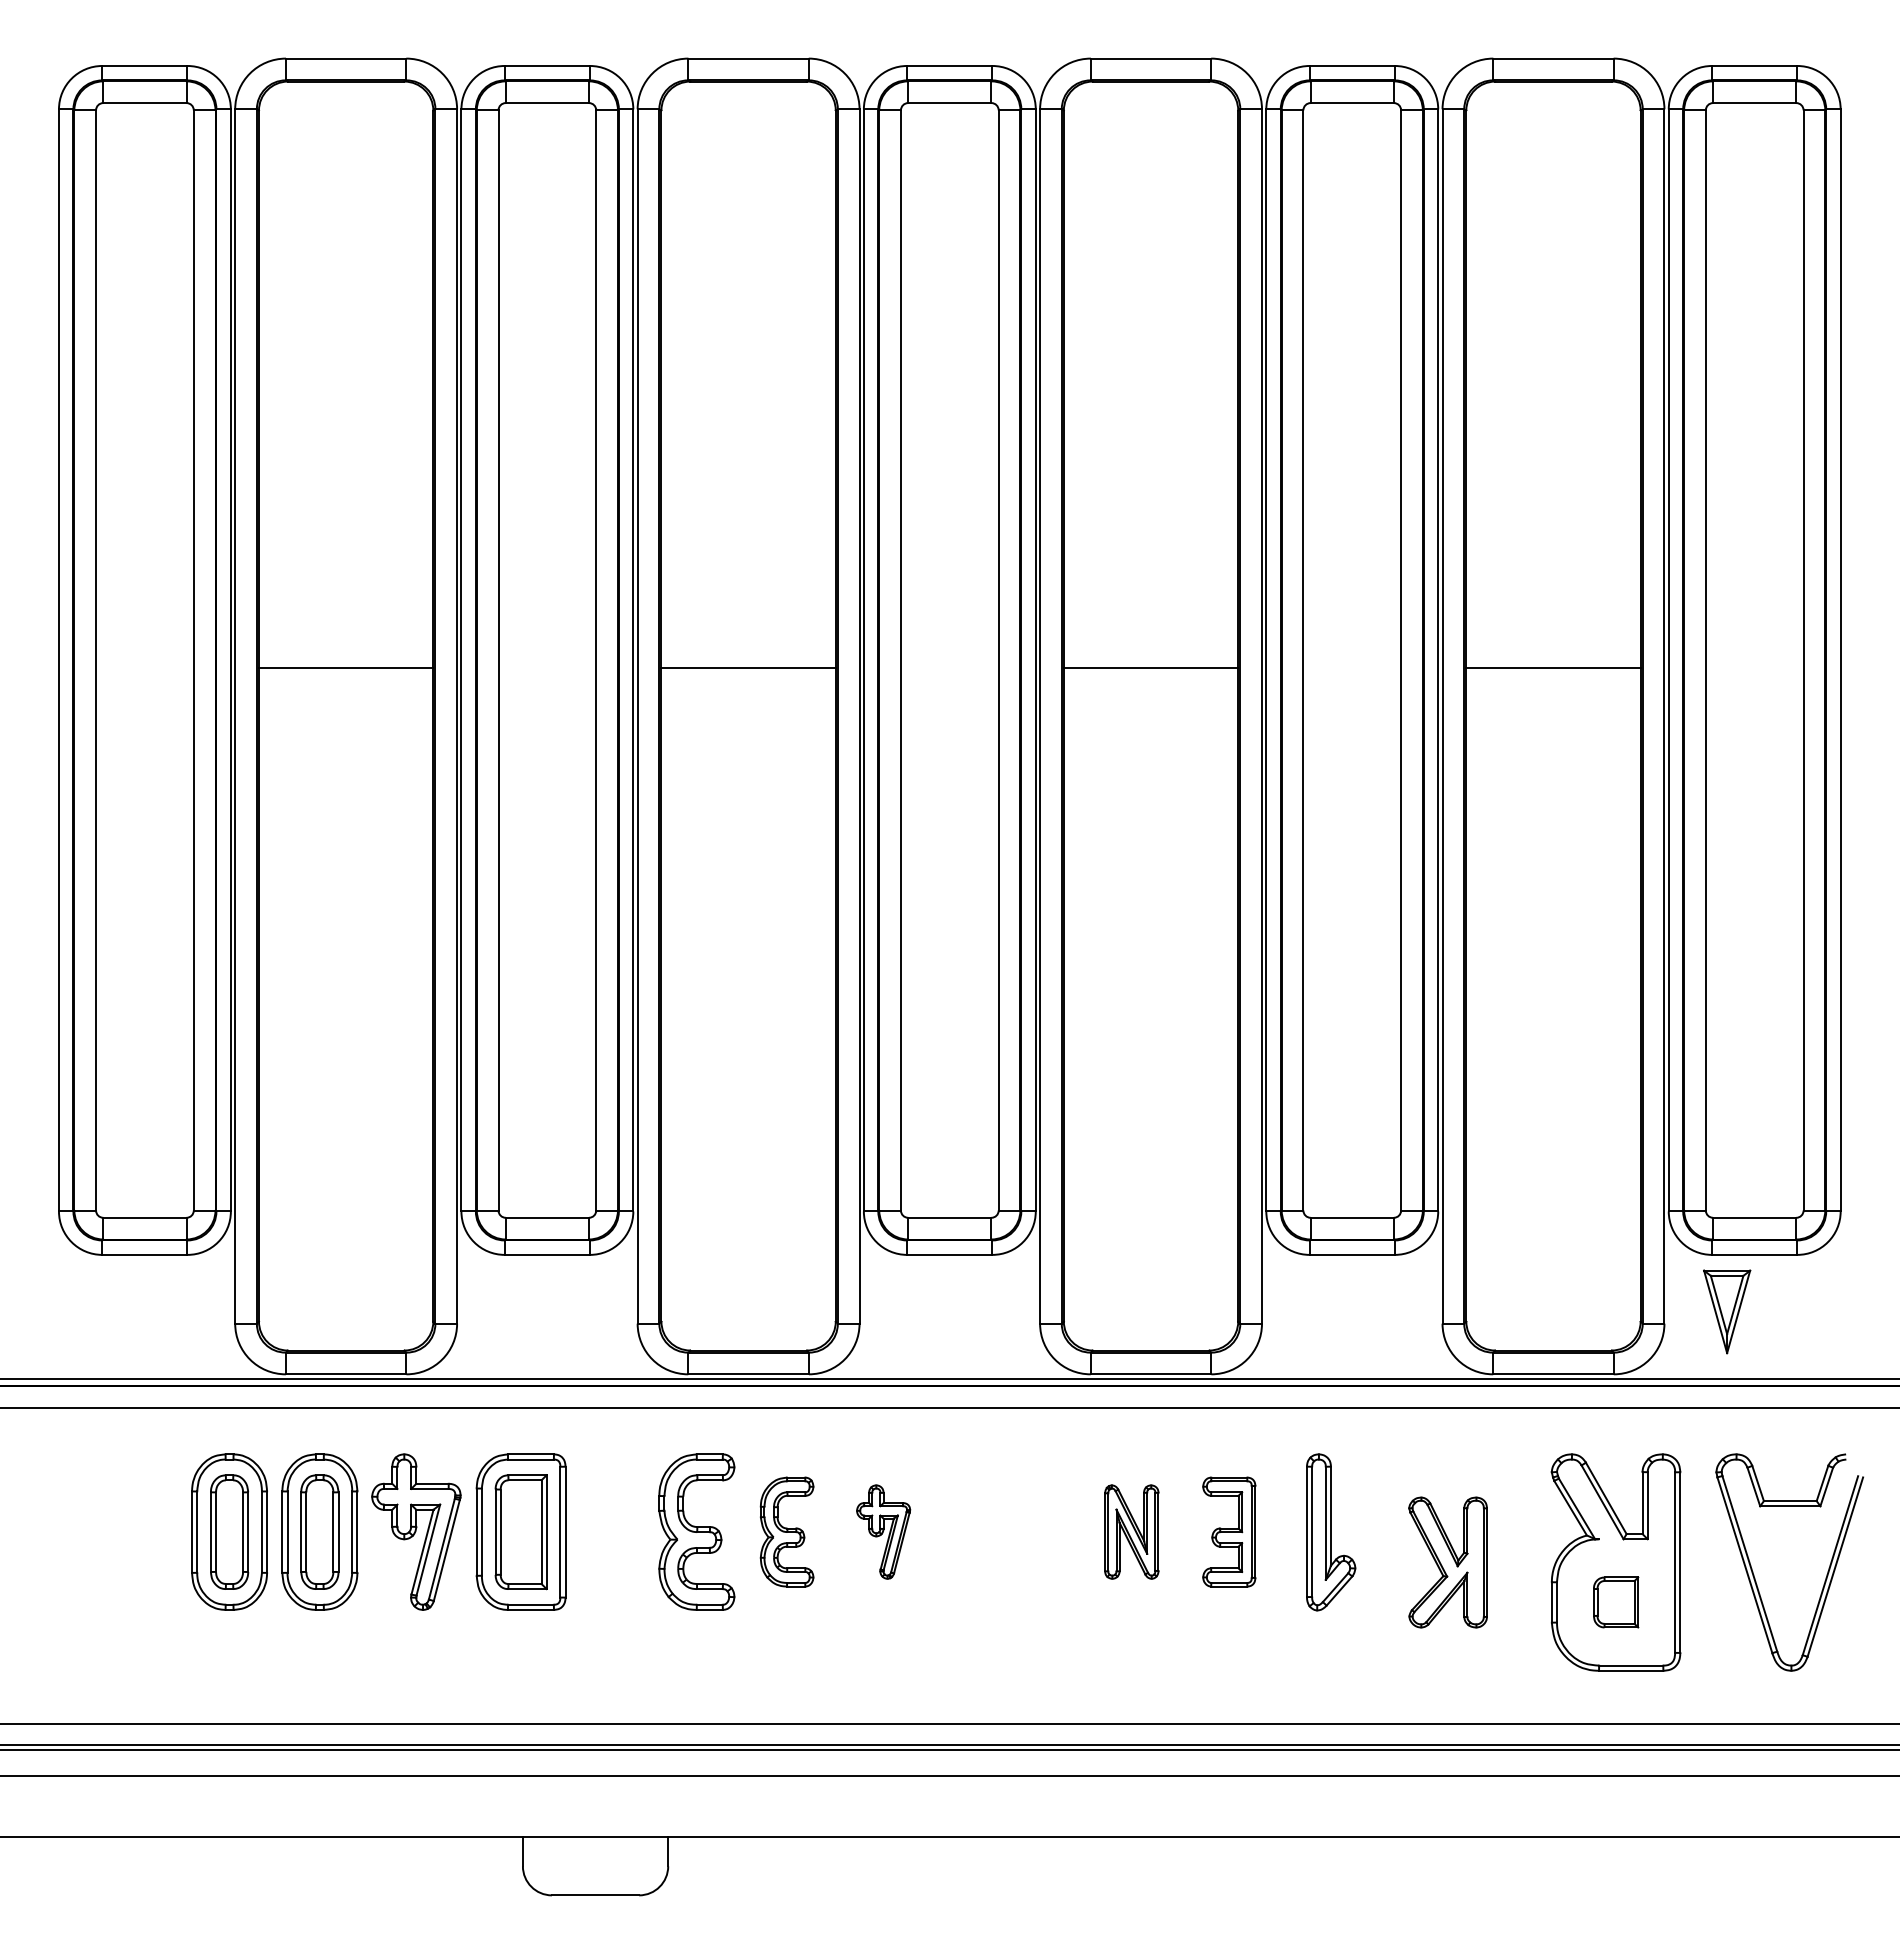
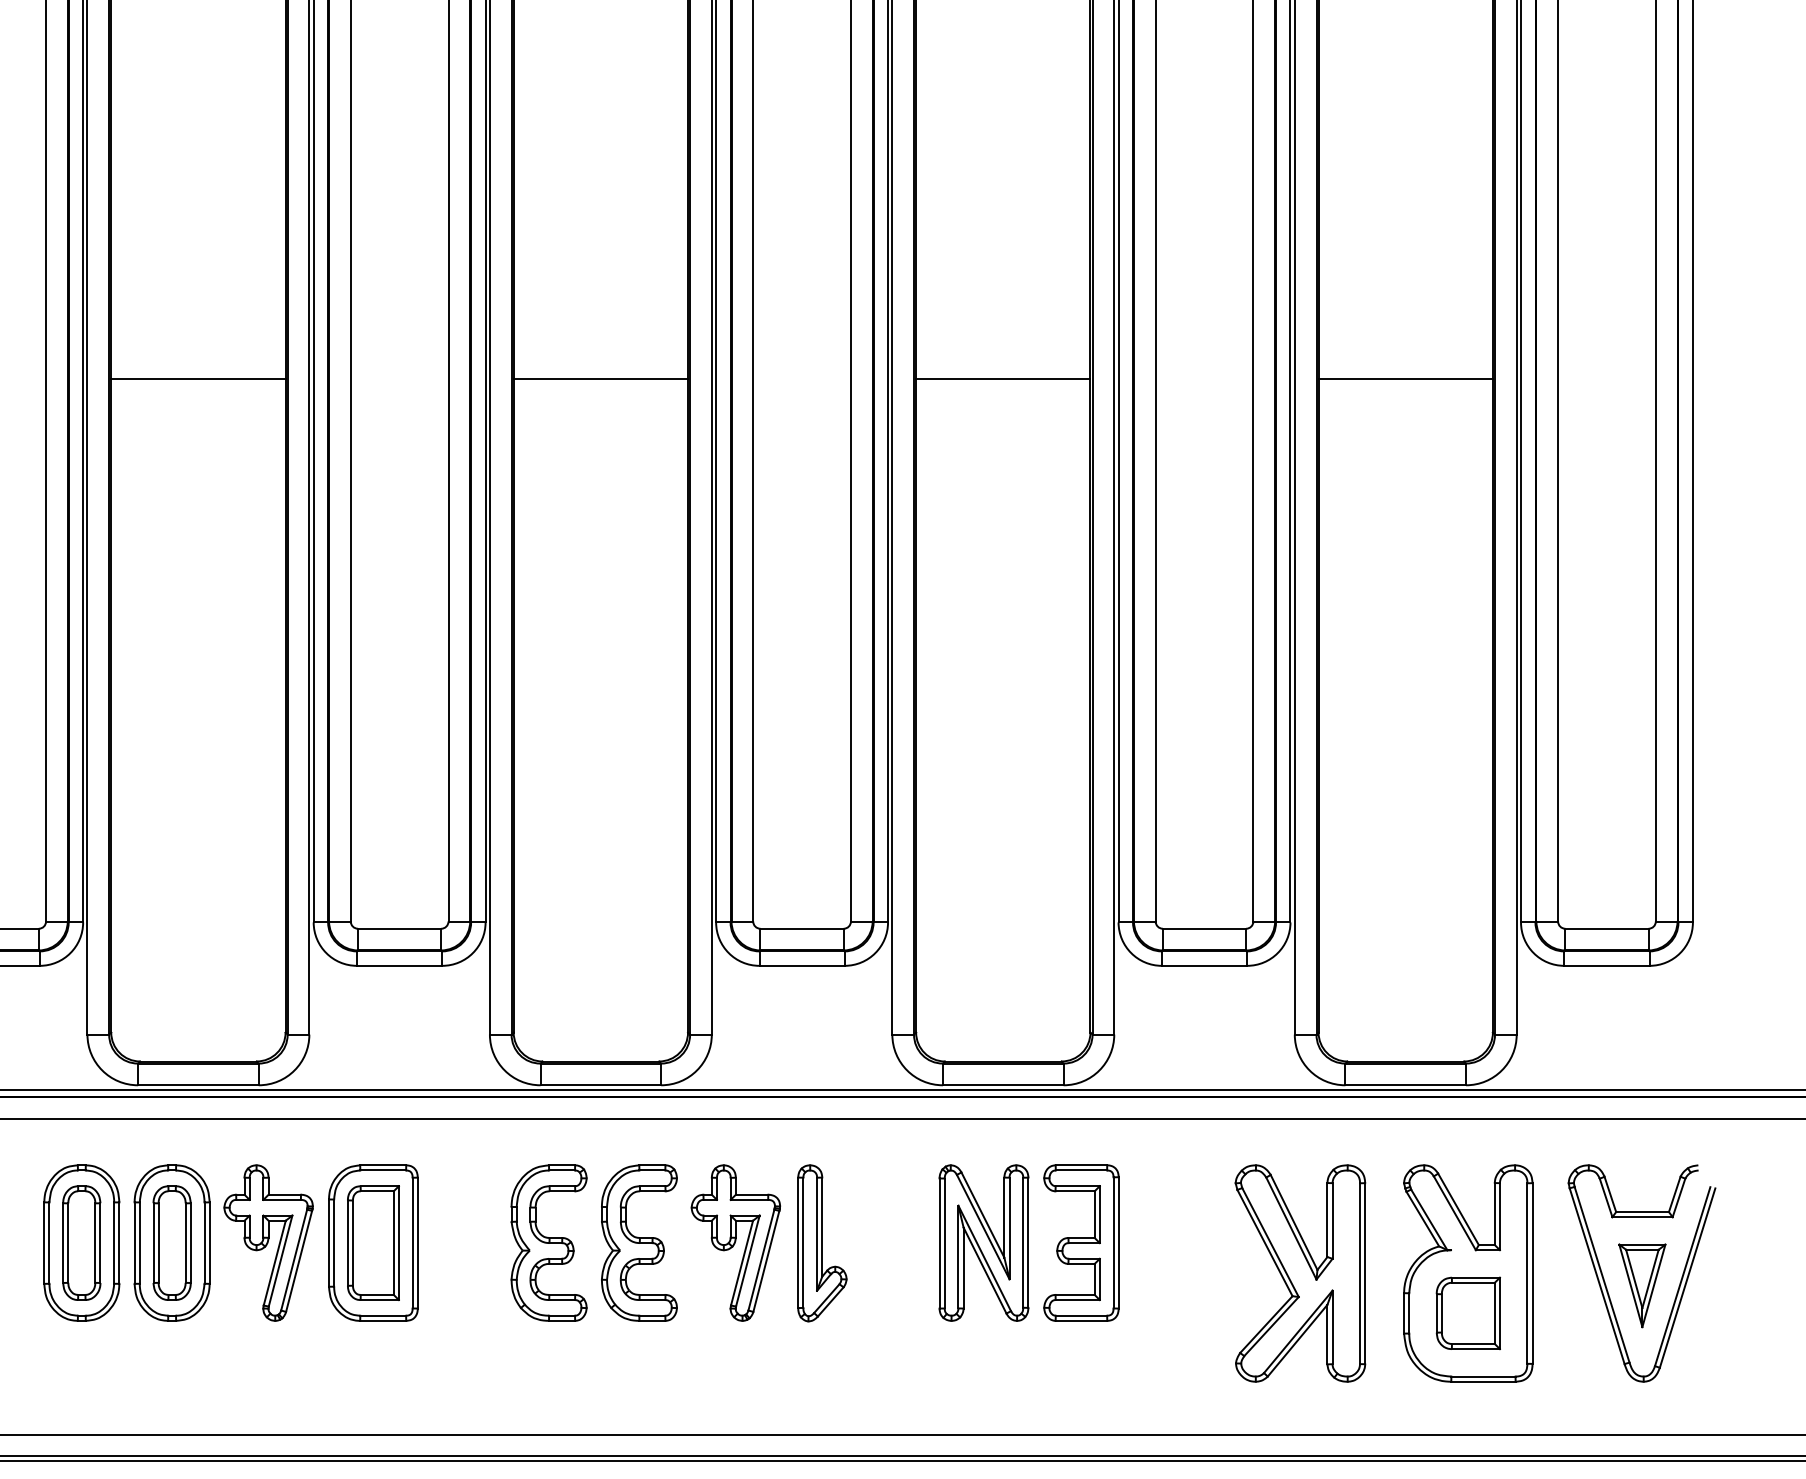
part: (1727, 1311) -> (1642, 1285), moved
part: (786, 1531) -> (638, 1242), size x1.43
part: (883, 1531) -> (735, 1242), size x1.67
part: (1131, 1531) -> (983, 1242), size x1.67
part: (1229, 1531) -> (1081, 1242), size x1.43
part: (1331, 1532) -> (822, 1243), moved
part: (1447, 1562) -> (1299, 1273), size x1.67
part: (1615, 1602) -> (1467, 1313), size x1.43

